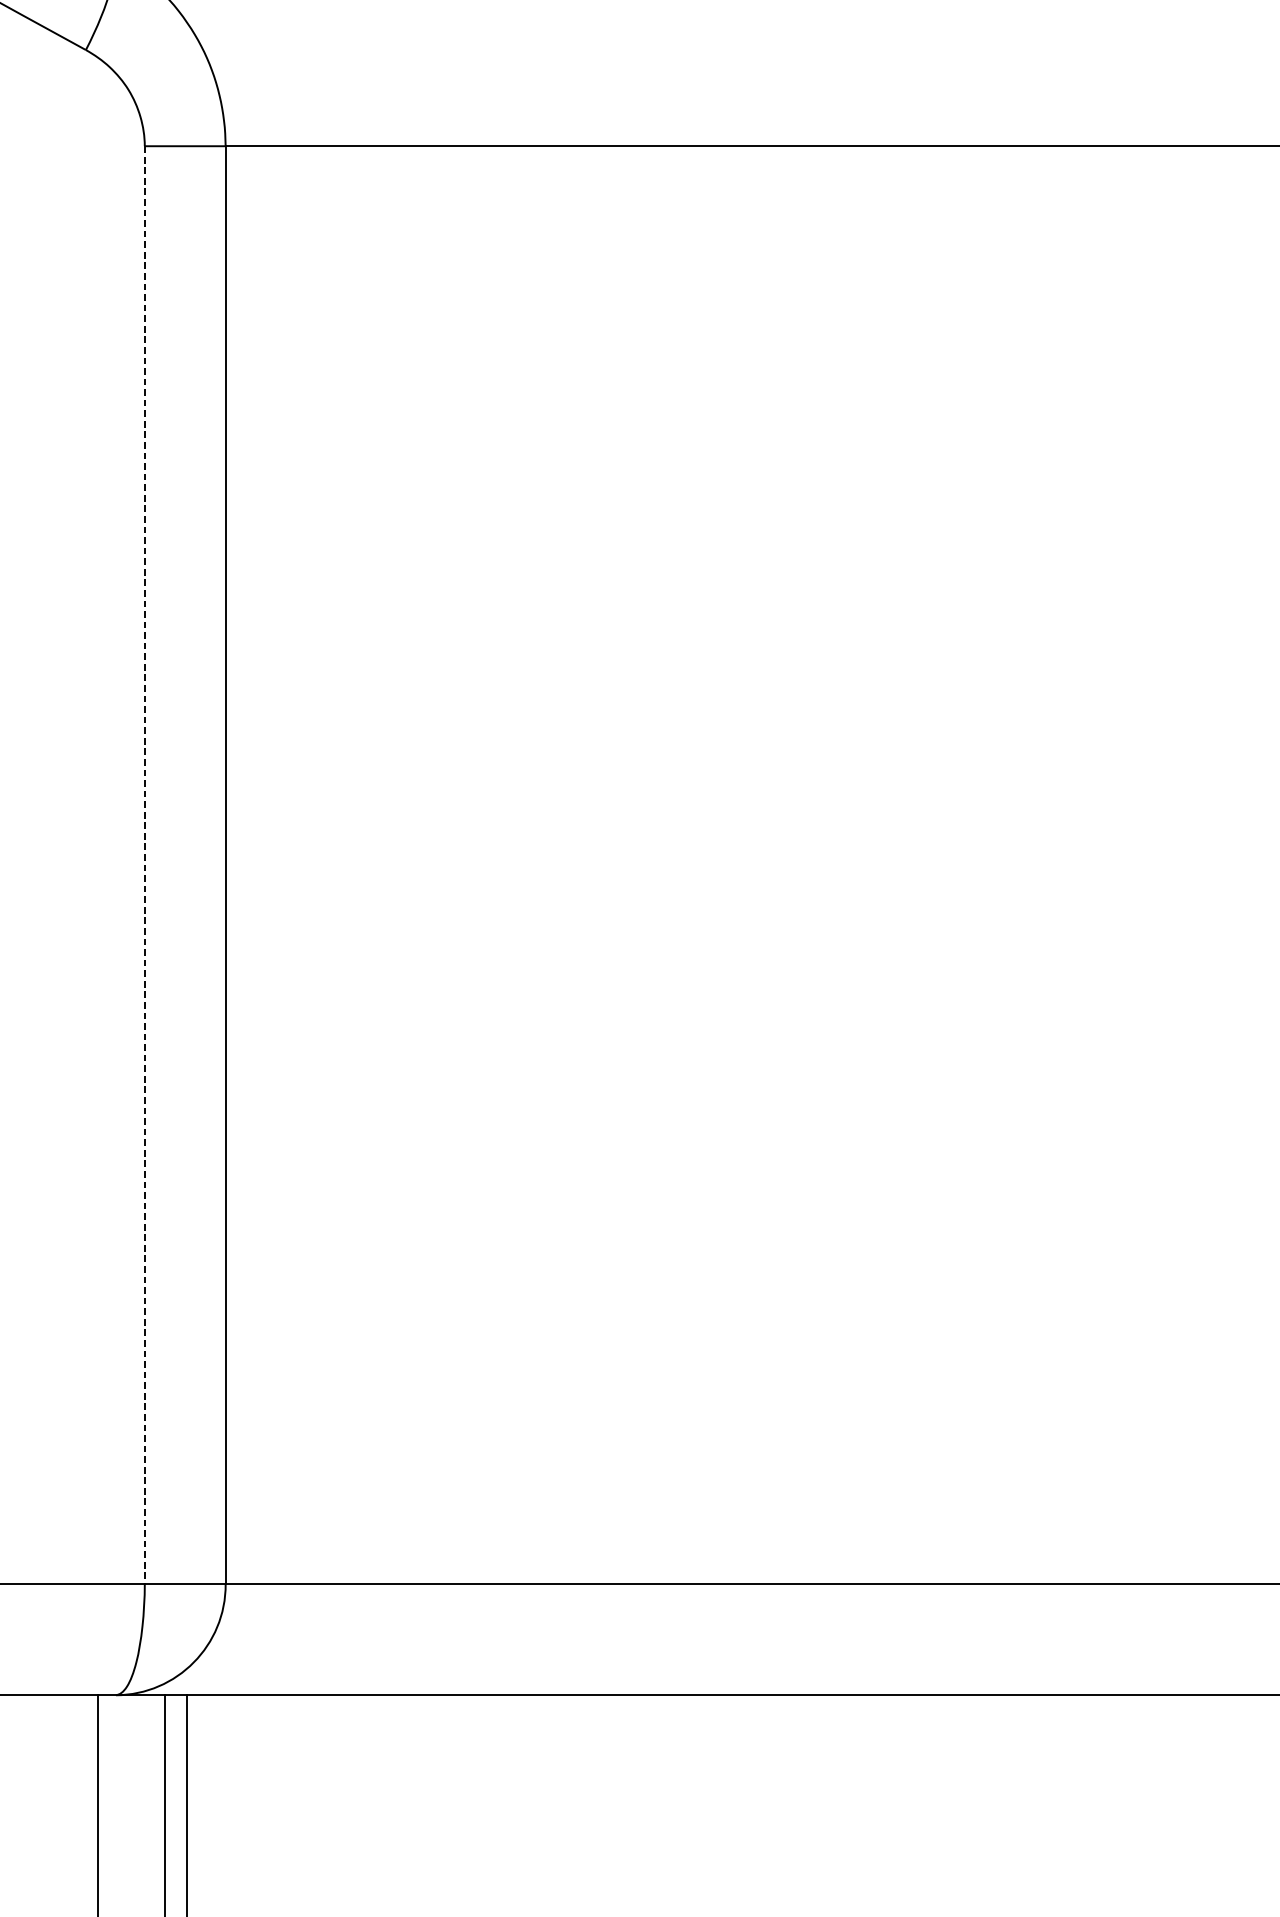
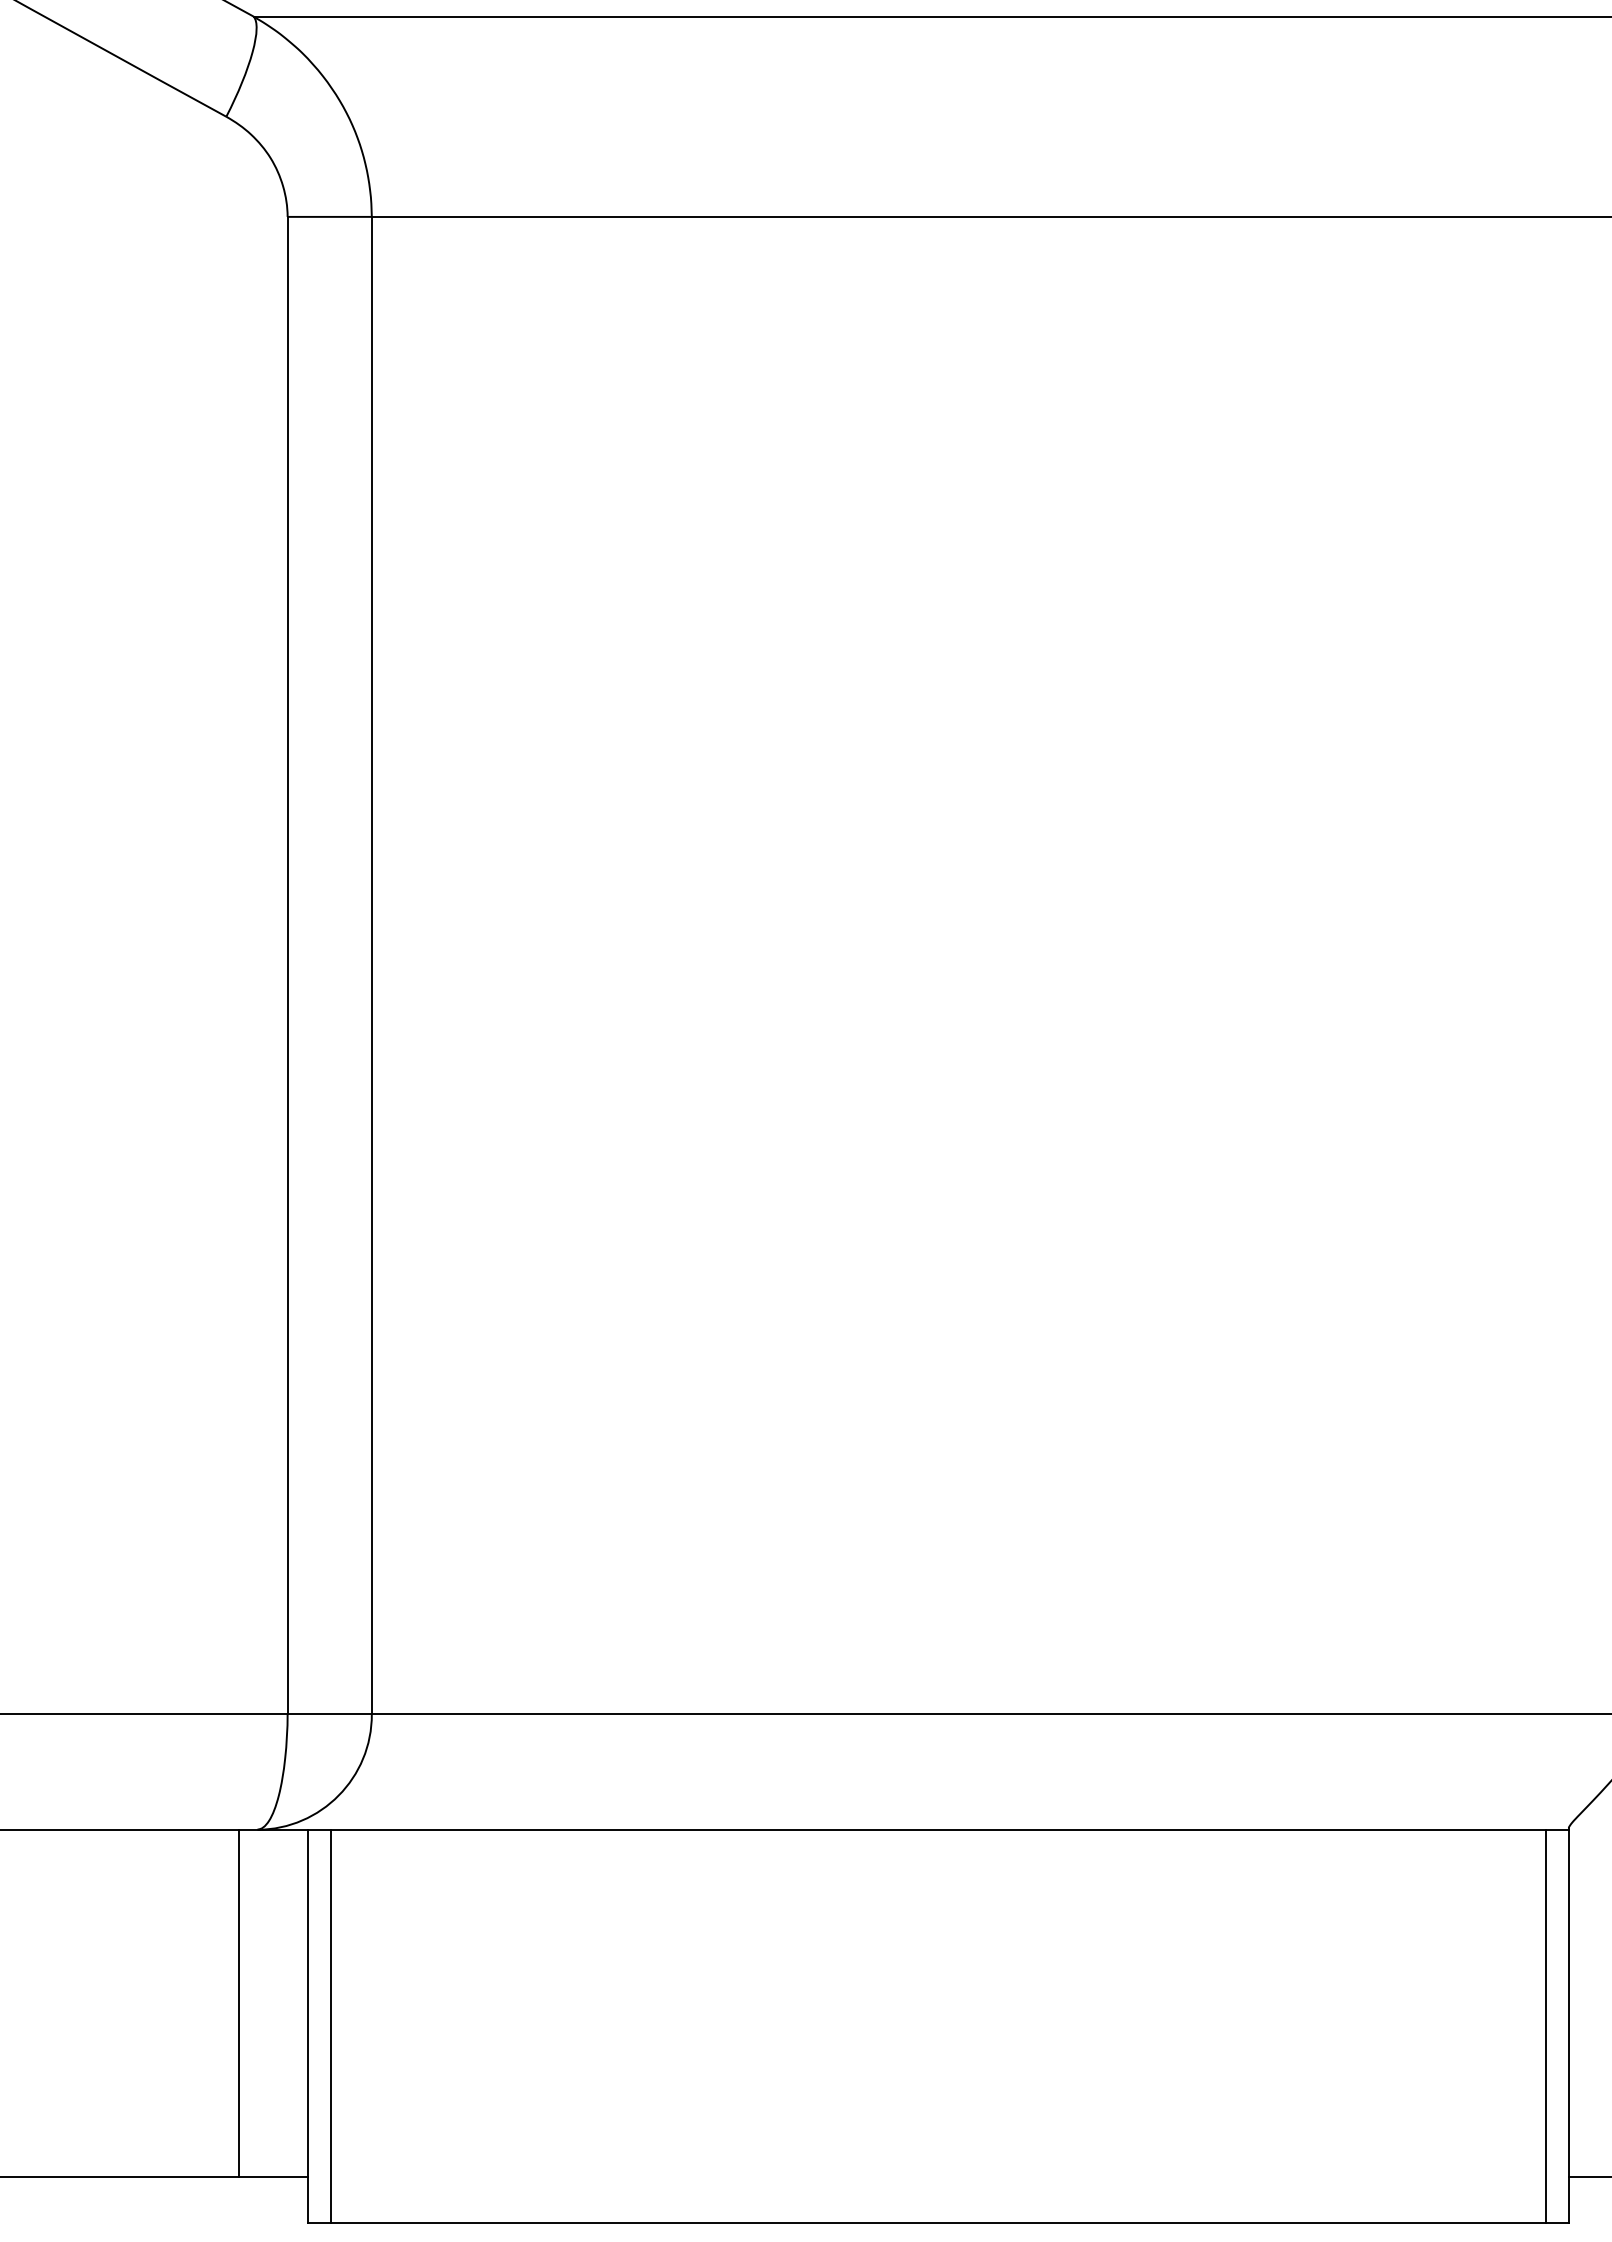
line: (144, 865) -> (287, 965), dashed -> solid

